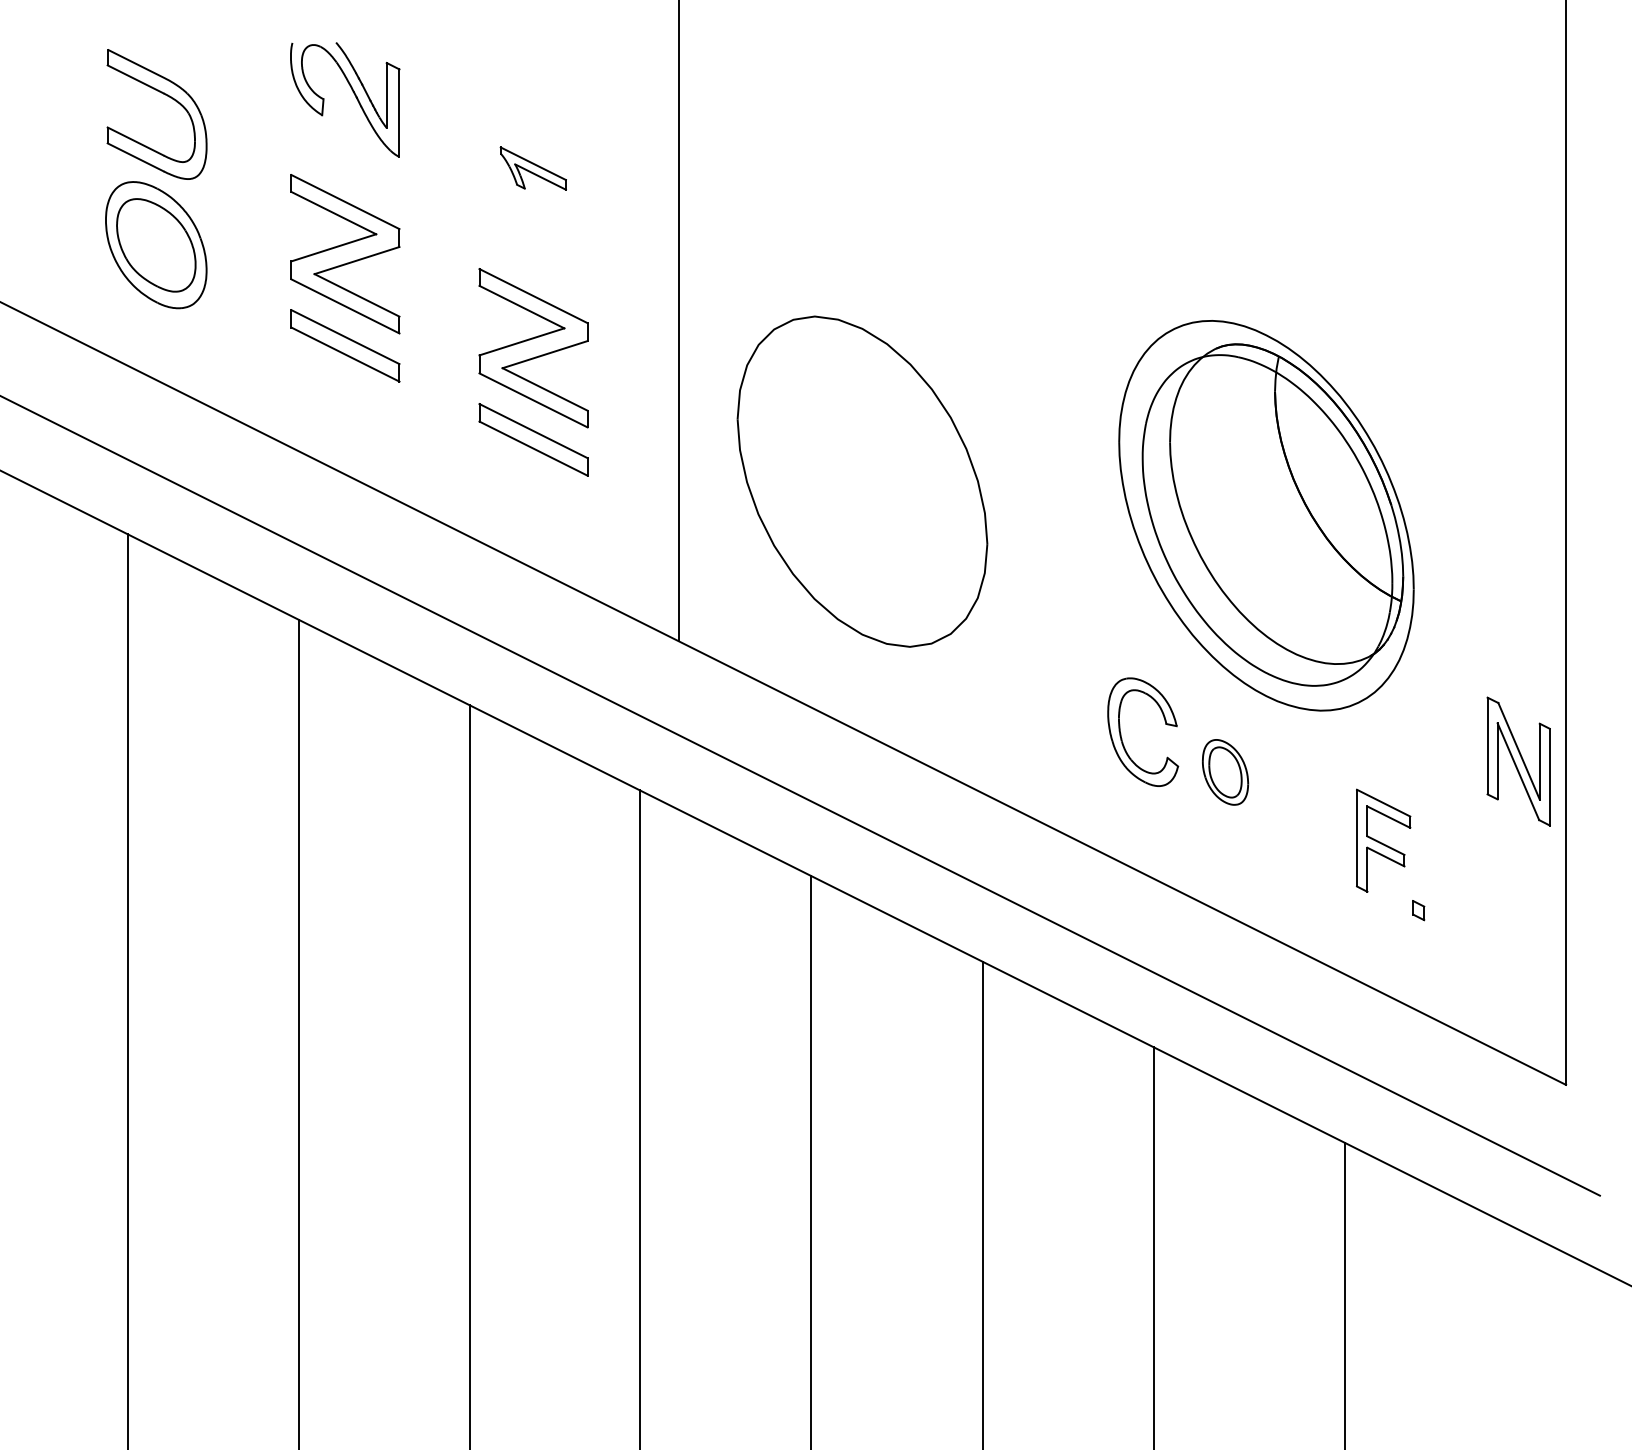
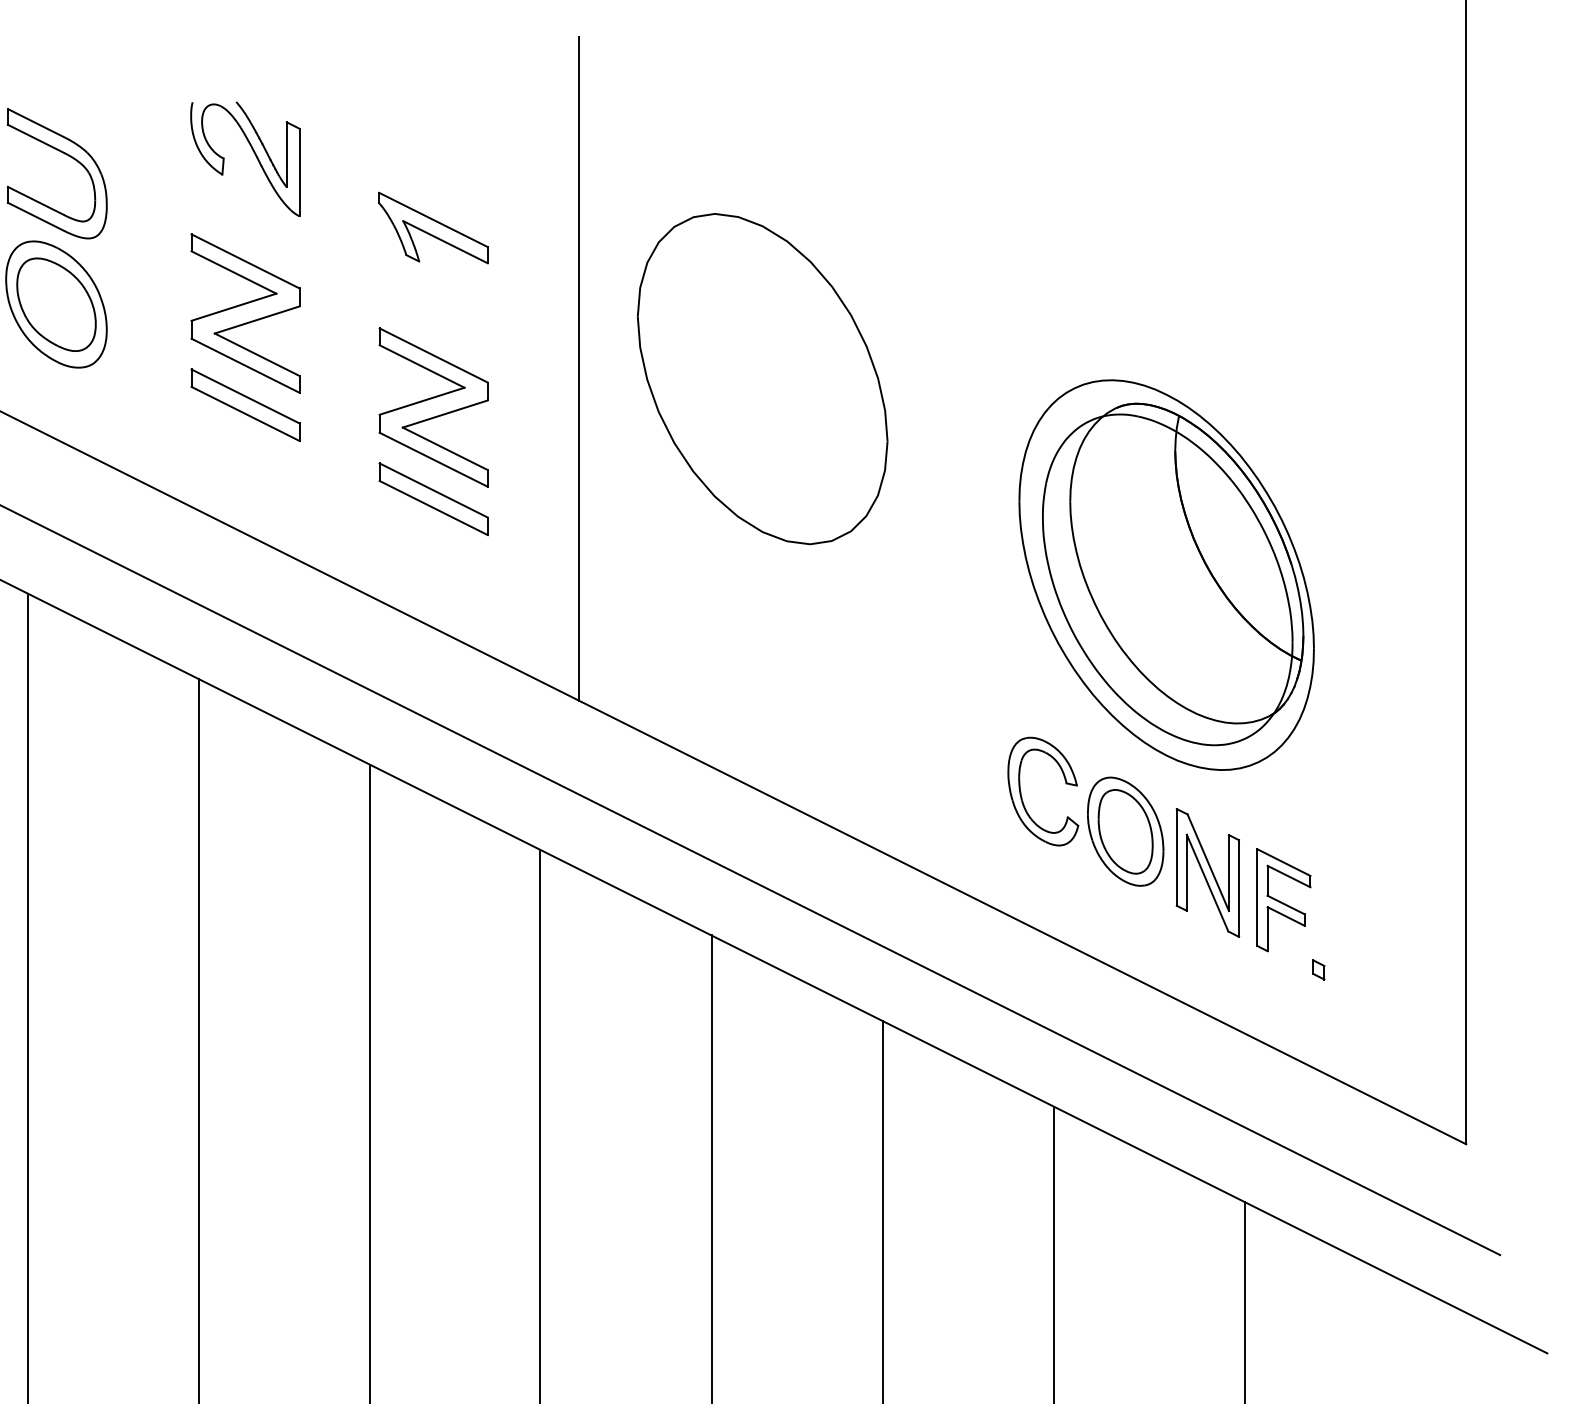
part: (533, 168) -> (433, 227), size x1.67
part: (862, 481) -> (762, 378), moved
part: (1518, 761) -> (1207, 872), moved
part: (1225, 772) -> (1125, 831), size x1.67

